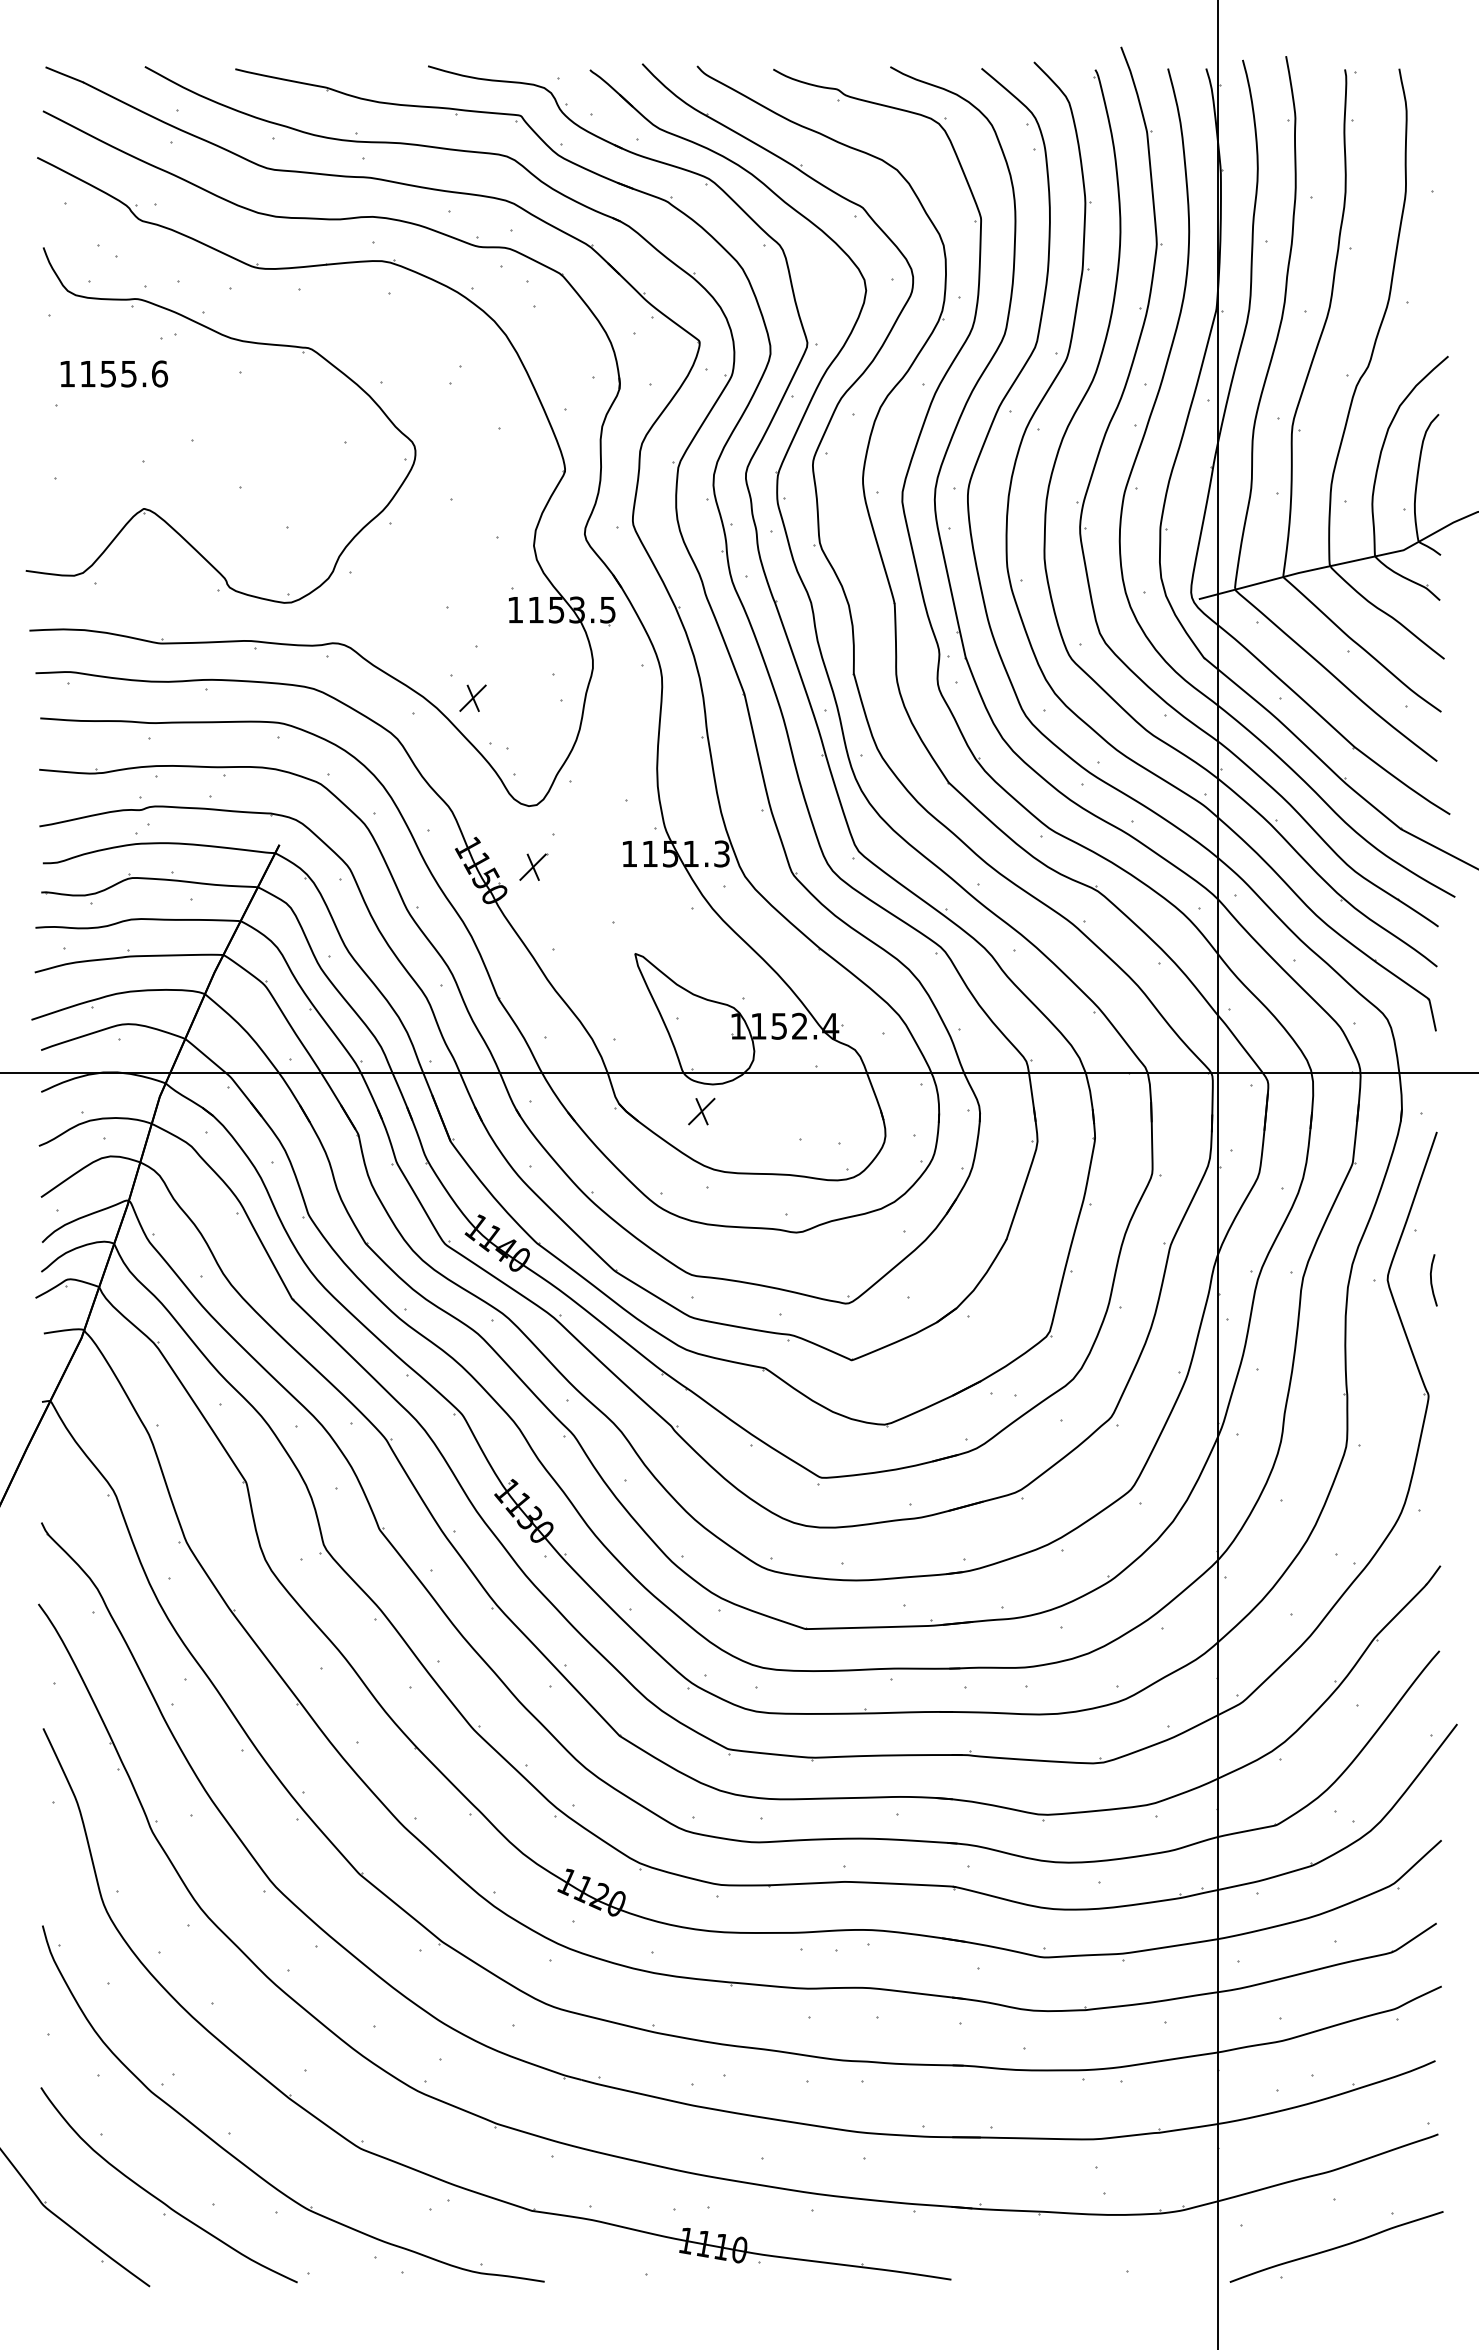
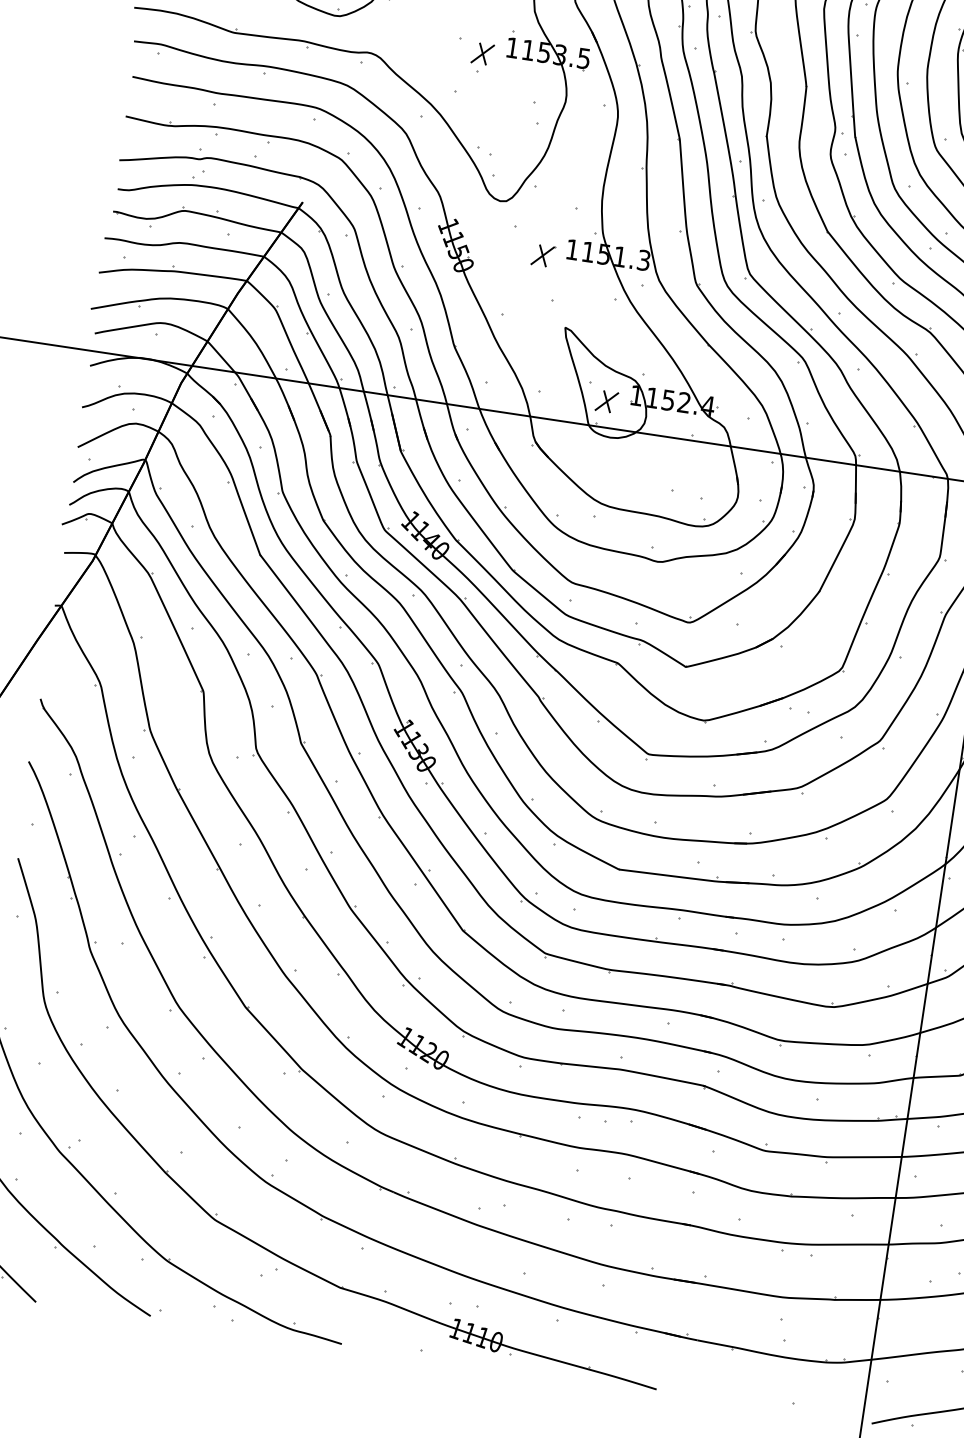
part: (472, 697) -> (482, 53), moved
part: (533, 866) -> (543, 255), moved
part: (701, 1111) -> (606, 401), moved

